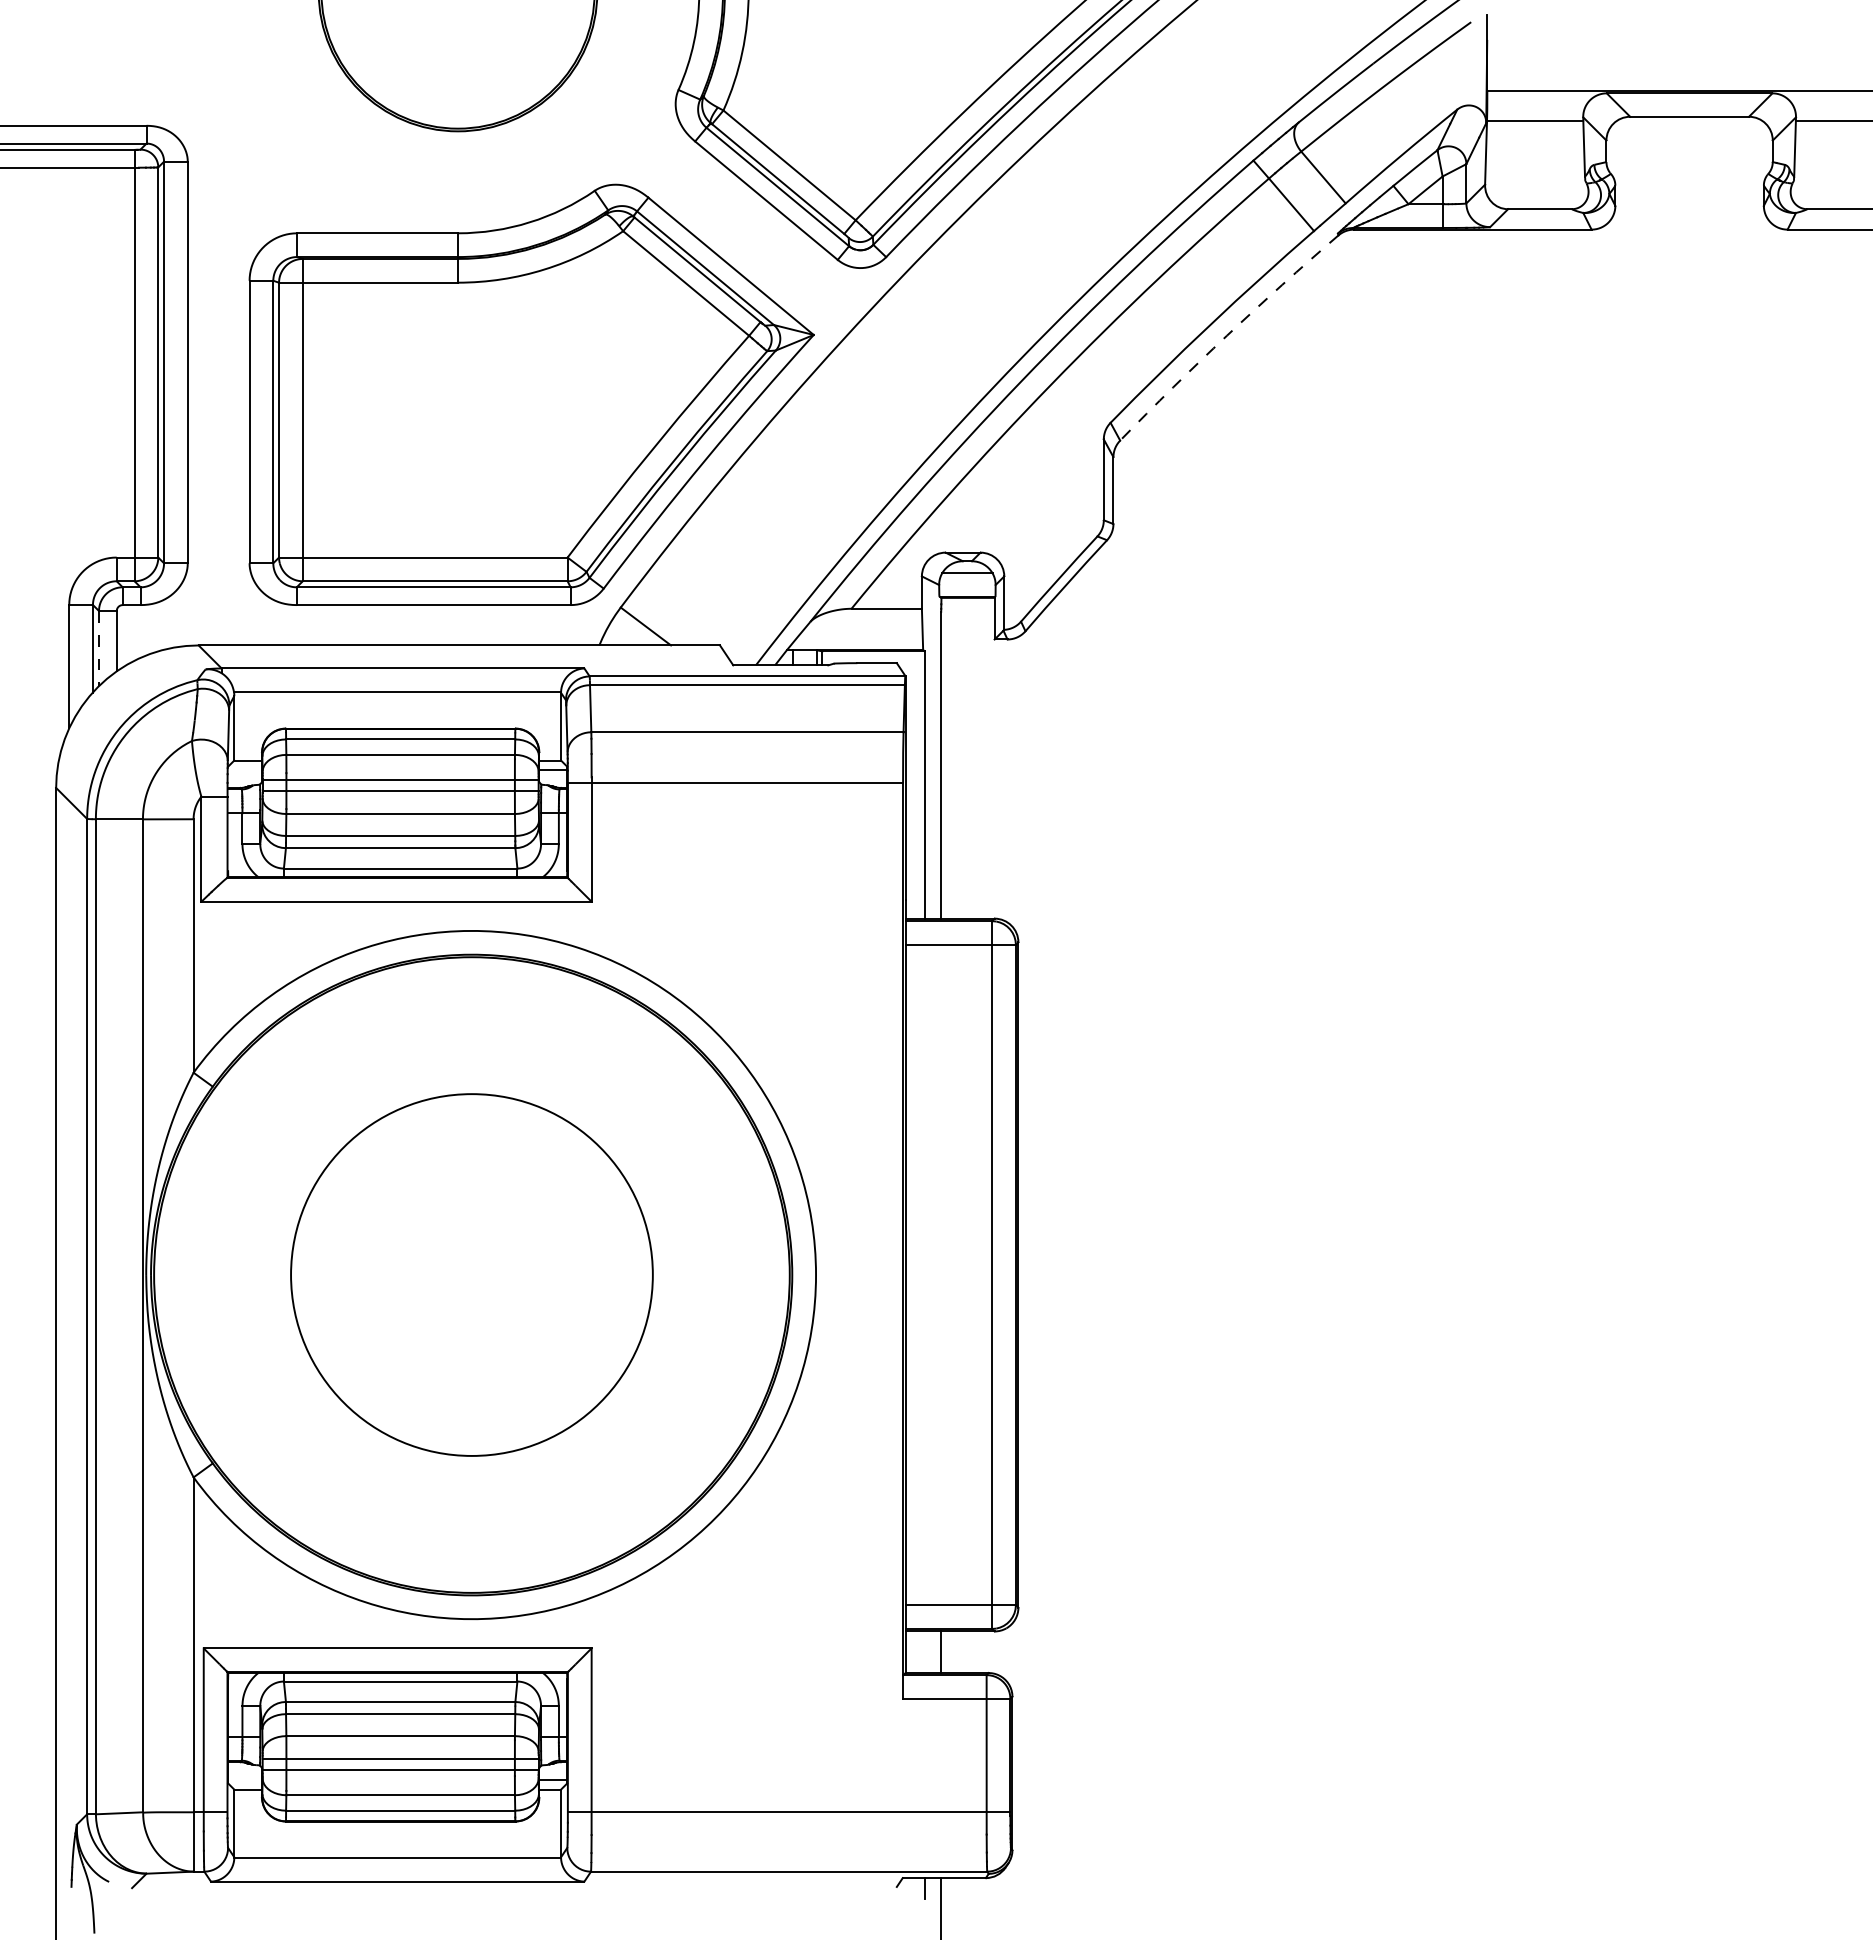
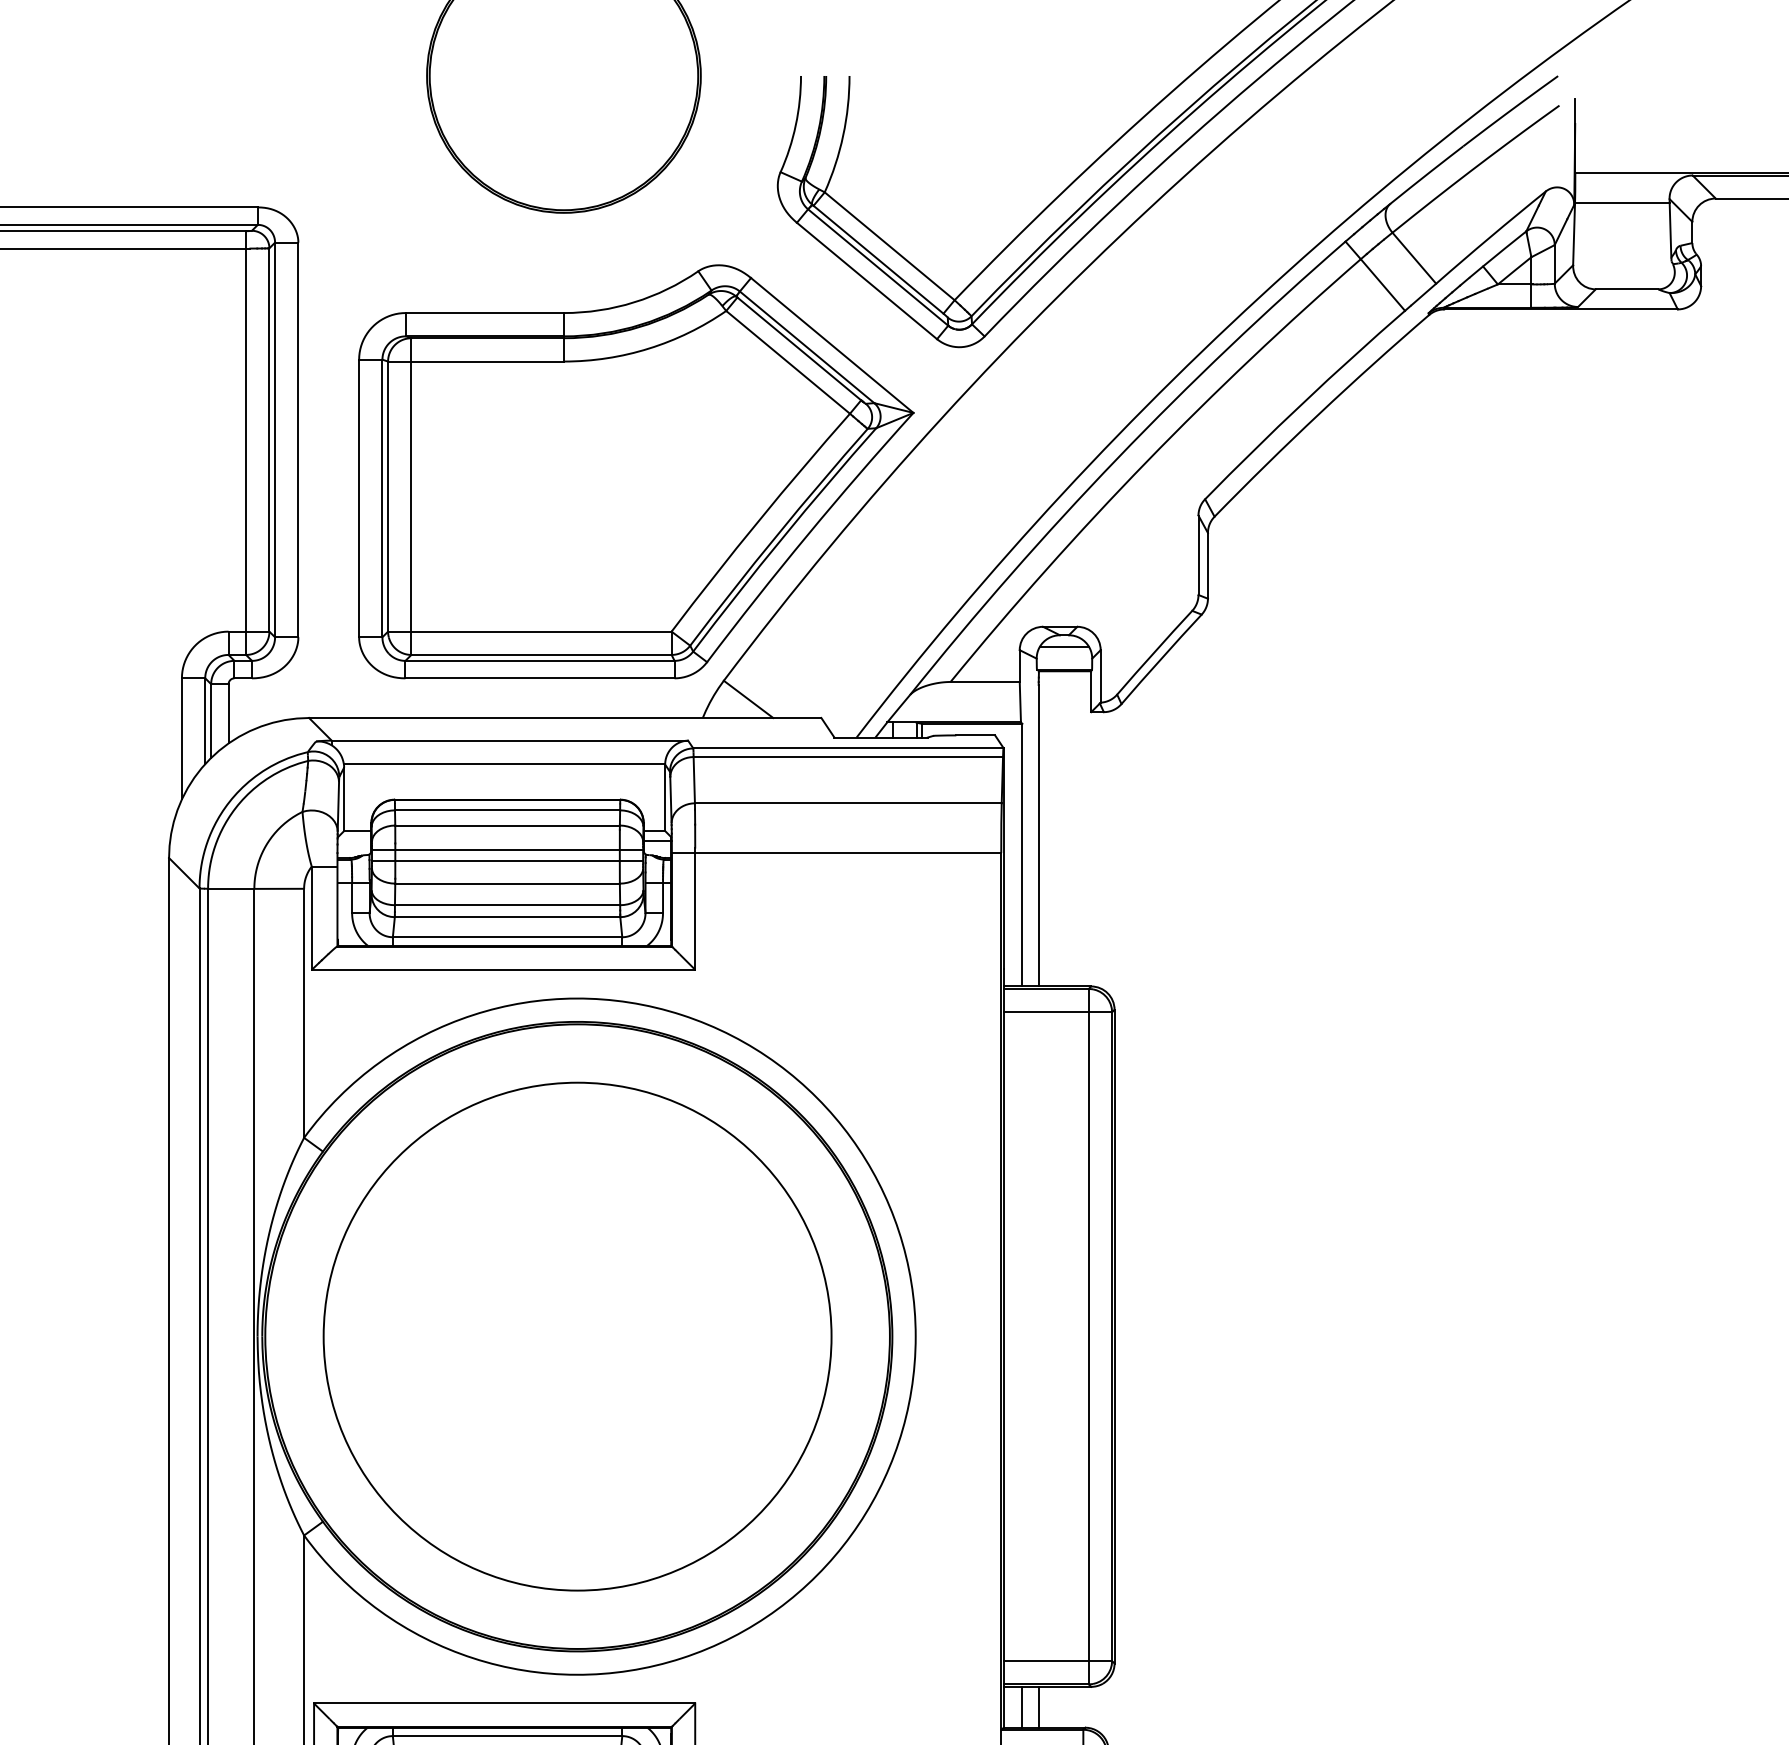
arc: (1227, 335) -> (1320, 413), dashed -> solid
line: (99, 648) -> (211, 721), dashed -> solid
circle: (471, 1274) -> (577, 1336), size x1.43
line: (924, 1652) -> (1022, 1707), added

